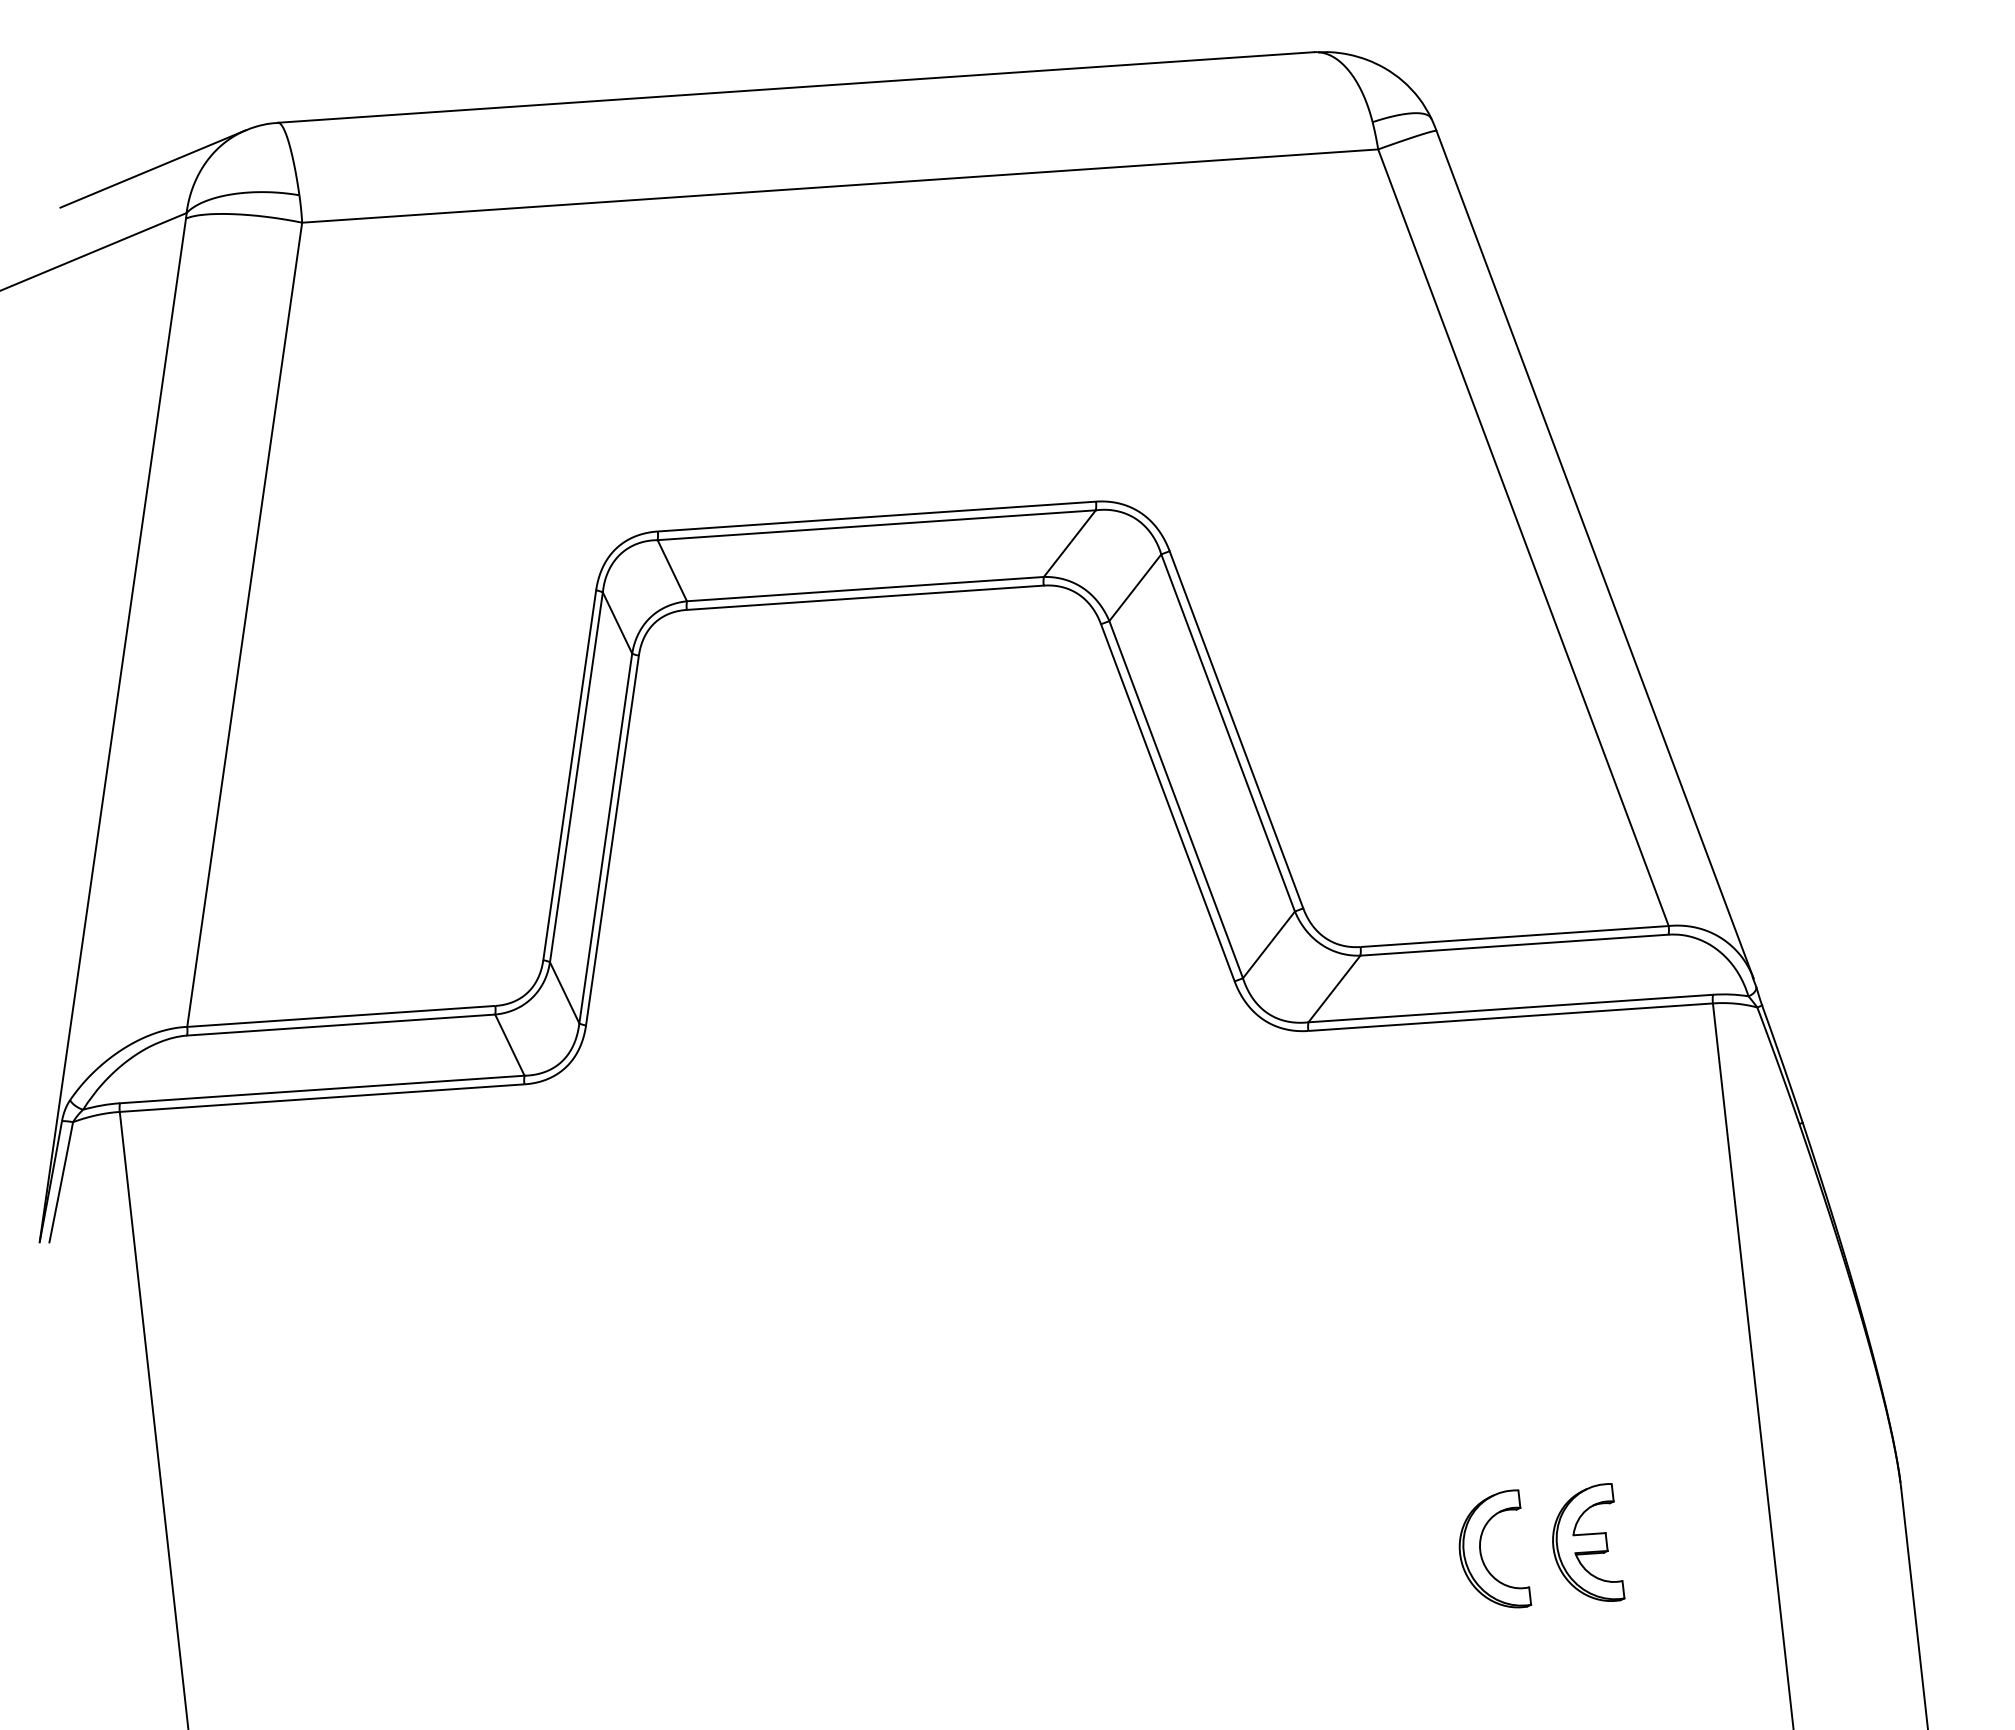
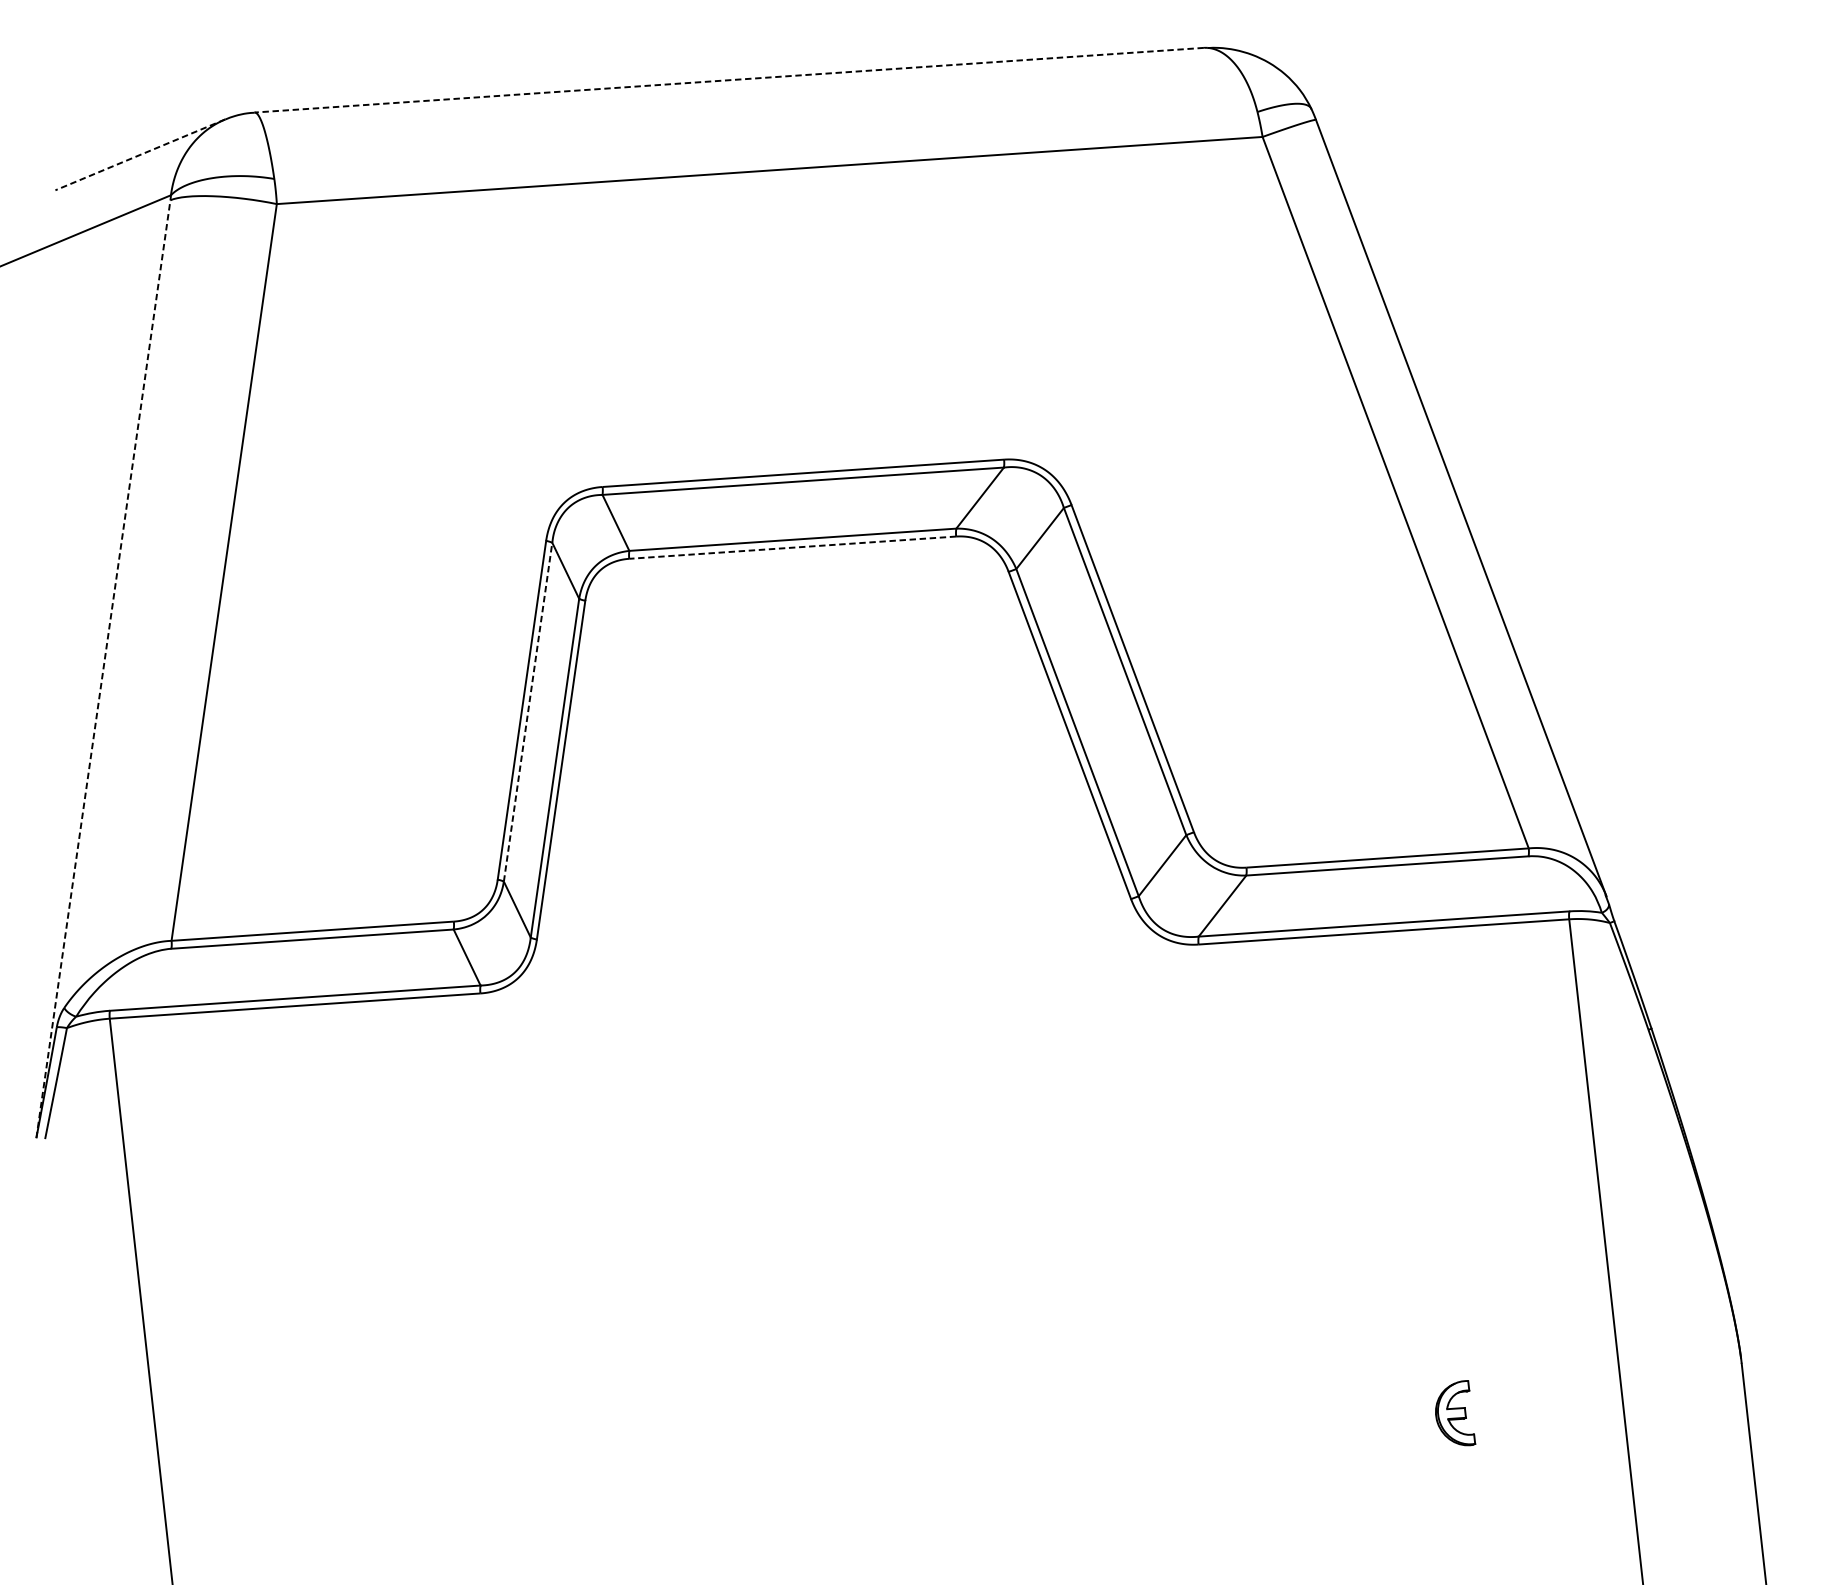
line: (795, 87) -> (728, 80), solid -> dashed
line: (152, 169) -> (139, 155), solid -> dashed
line: (865, 597) -> (792, 547), solid -> dashed
line: (112, 730) -> (103, 669), solid -> dashed
line: (576, 777) -> (528, 712), solid -> dashed
part: (1588, 1542) -> (1455, 1413), size x0.6
part: (1481, 1549) -> (1357, 1419), removed

